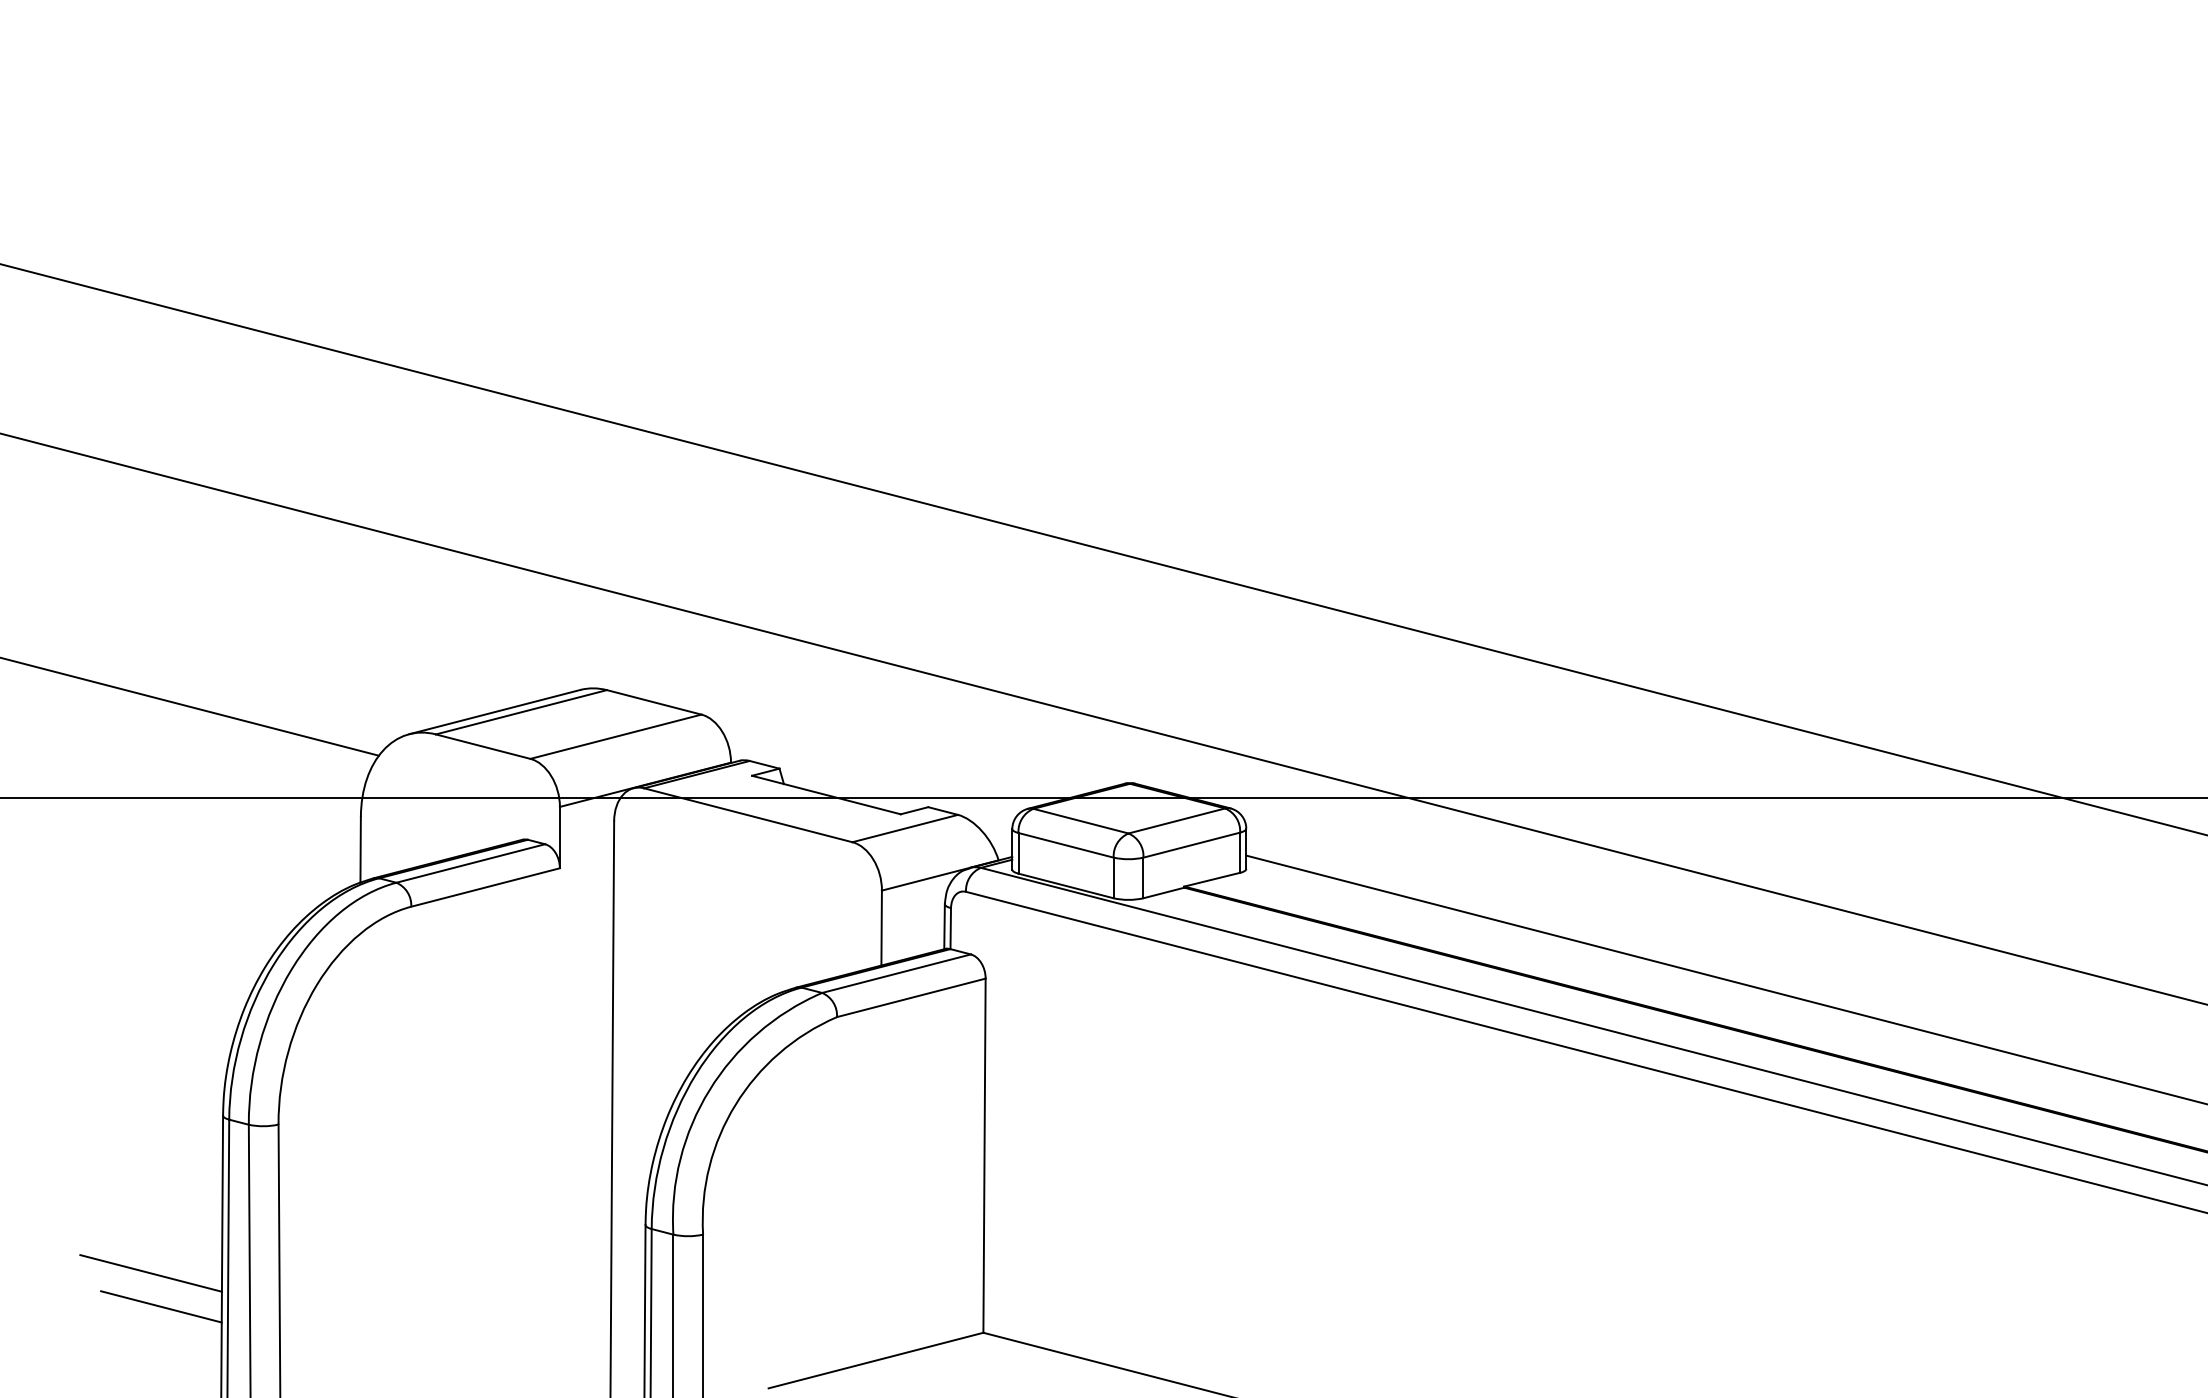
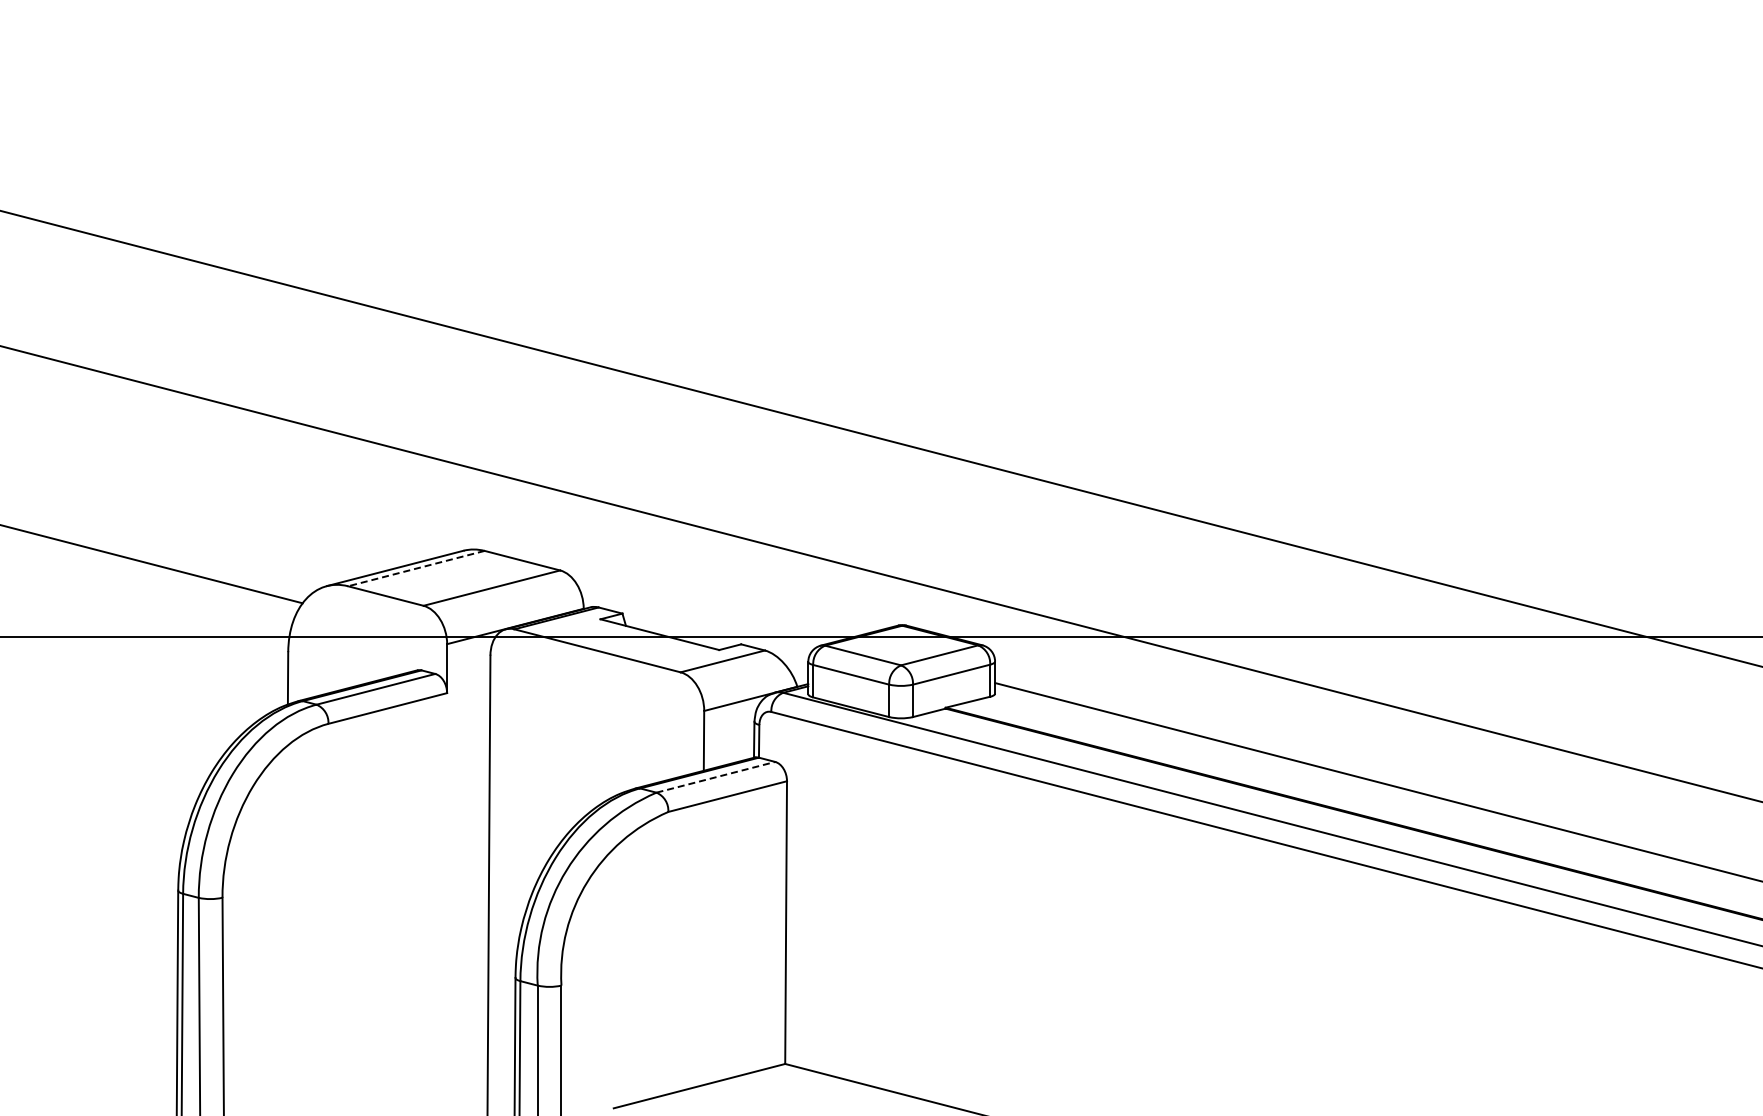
line: (521, 712) -> (416, 568), solid -> dashed
line: (897, 973) -> (716, 777), solid -> dashed
line: (150, 1273) -> (120, 1016), removed
line: (160, 1305) -> (128, 1042), removed

